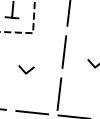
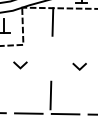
line: (63, 51) -> (51, 58), removed
line: (26, 71) -> (20, 66), moved

